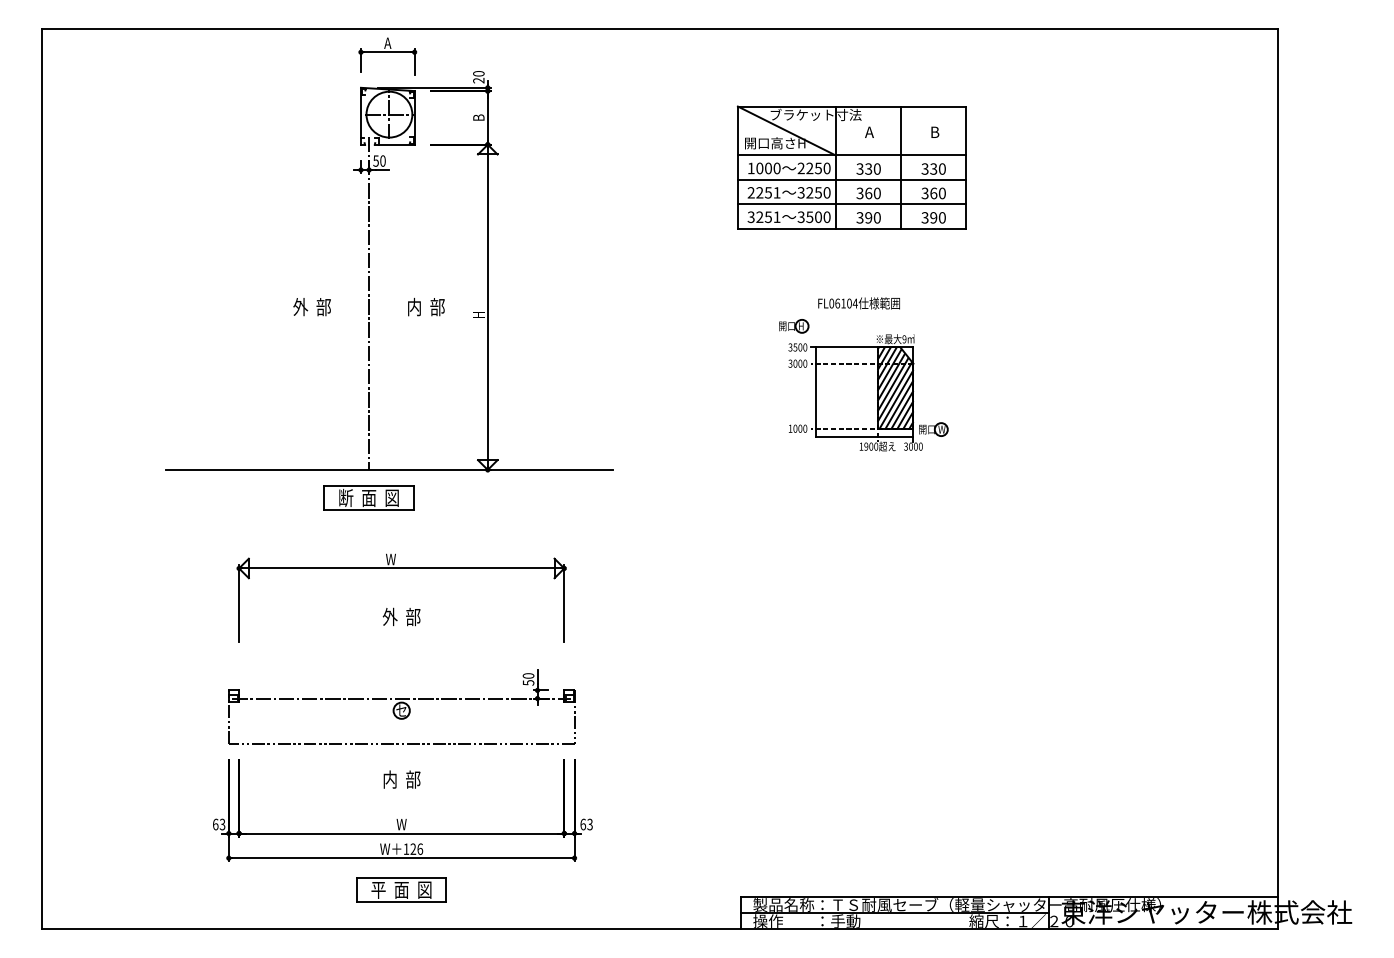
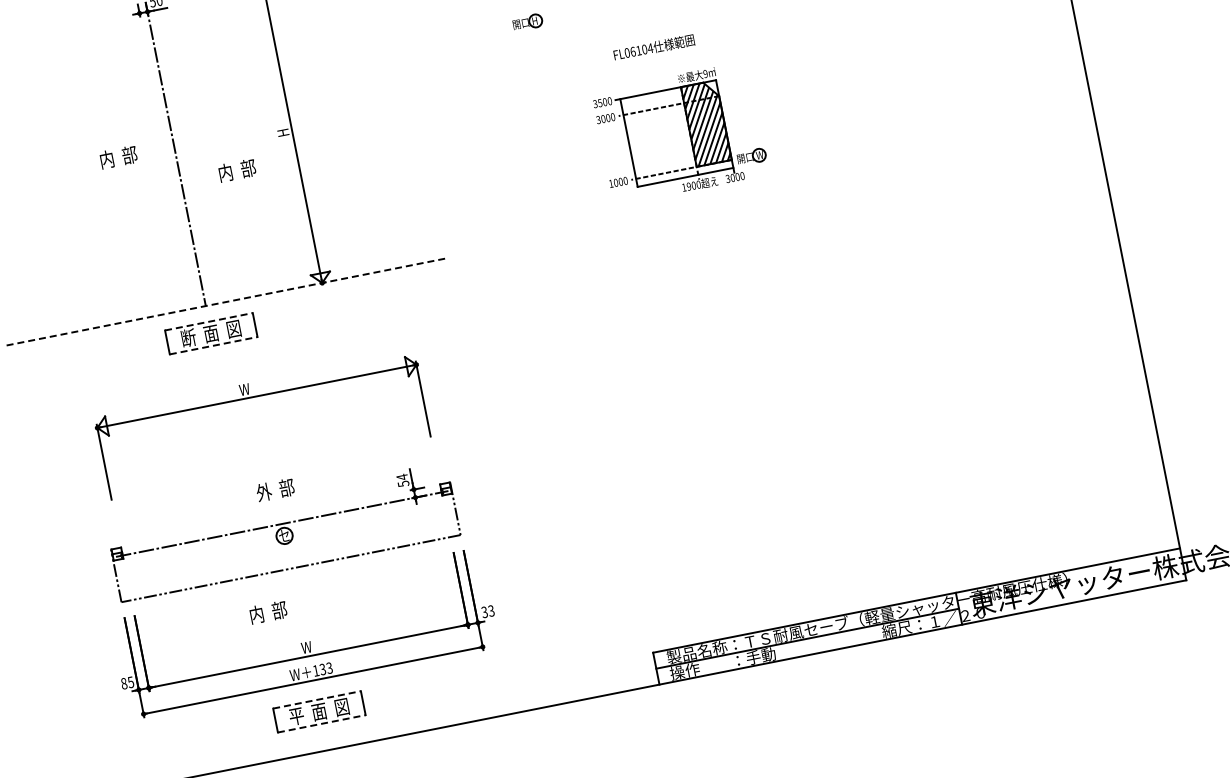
text: (300, 306) -> (106, 159), 外  部 -> 内  部
text: (426, 307) -> (237, 170), moved
part: (794, 326) -> (528, 22), moved
line: (389, 469) -> (225, 301), solid -> dashed
line: (369, 485) -> (209, 321), solid -> dashed
line: (369, 510) -> (214, 345), solid -> dashed
text: (401, 616) -> (275, 489), moved
text: (528, 676) -> (402, 477), 50 -> 54
text: (401, 779) -> (267, 612), moved
text: (218, 824) -> (126, 683), 63 -> 85
text: (583, 824) -> (484, 612), 63 -> 33
text: (416, 849) -> (326, 669), 126 -> 133
line: (401, 877) -> (316, 699), solid -> dashed
line: (401, 902) -> (321, 724), solid -> dashed

